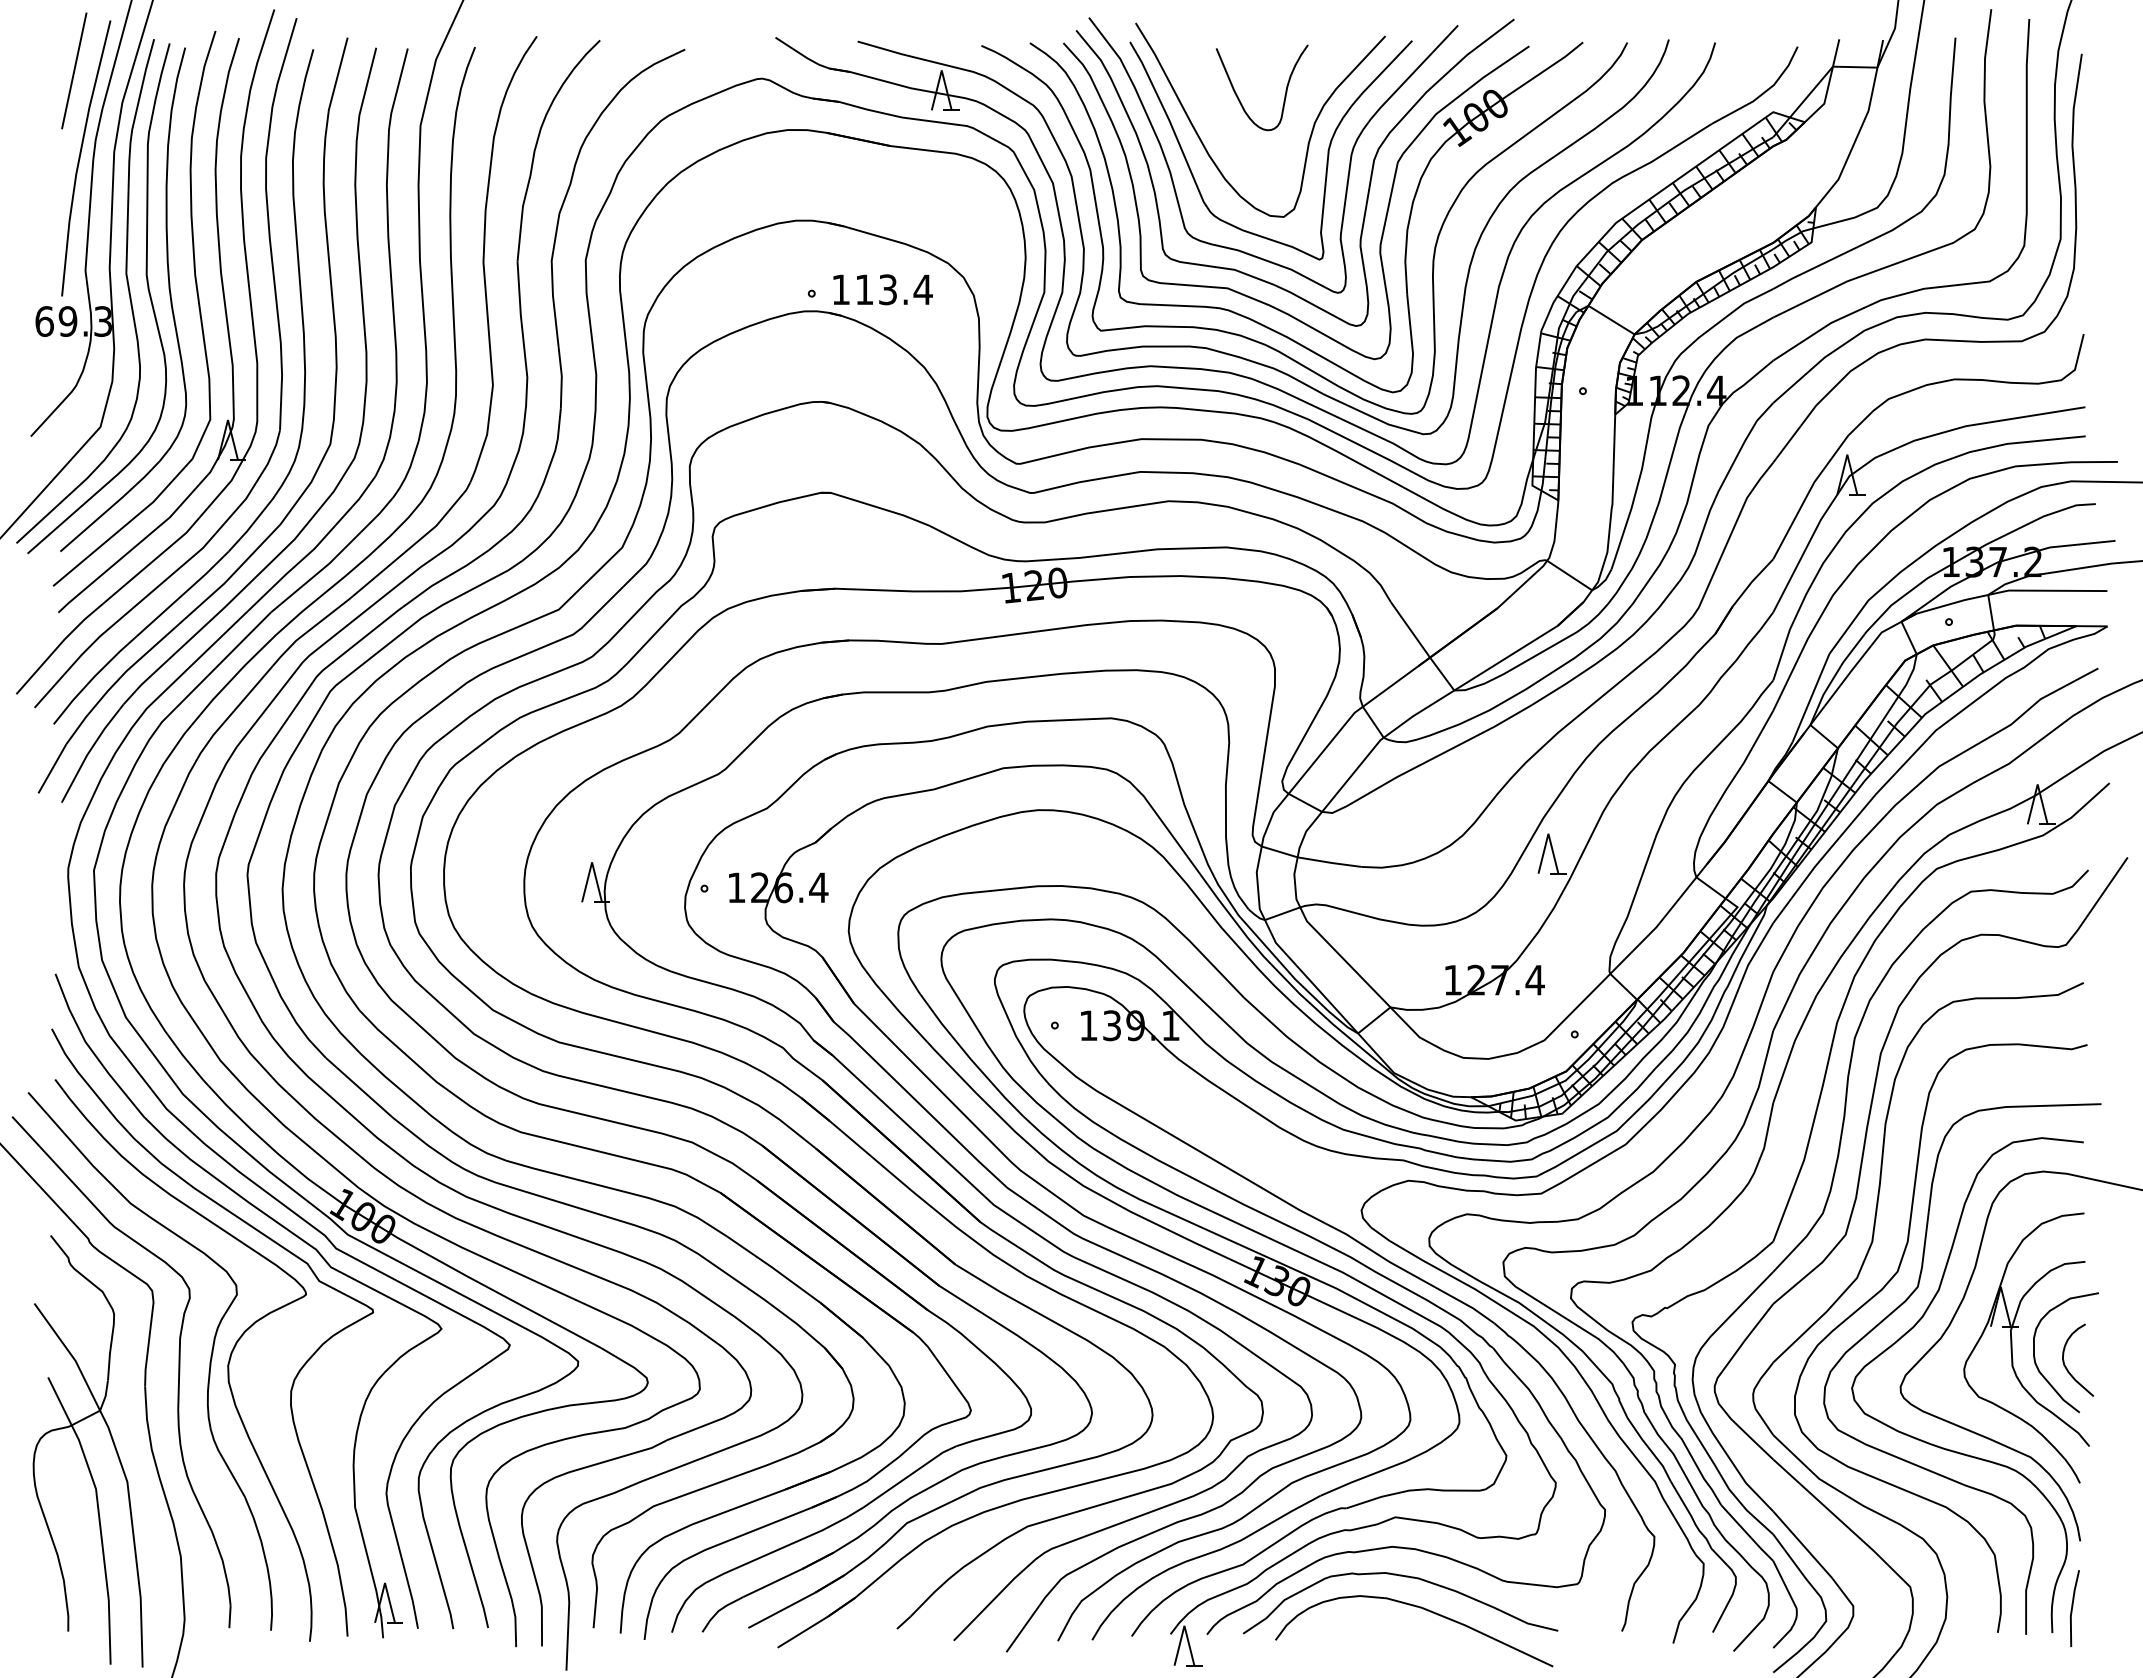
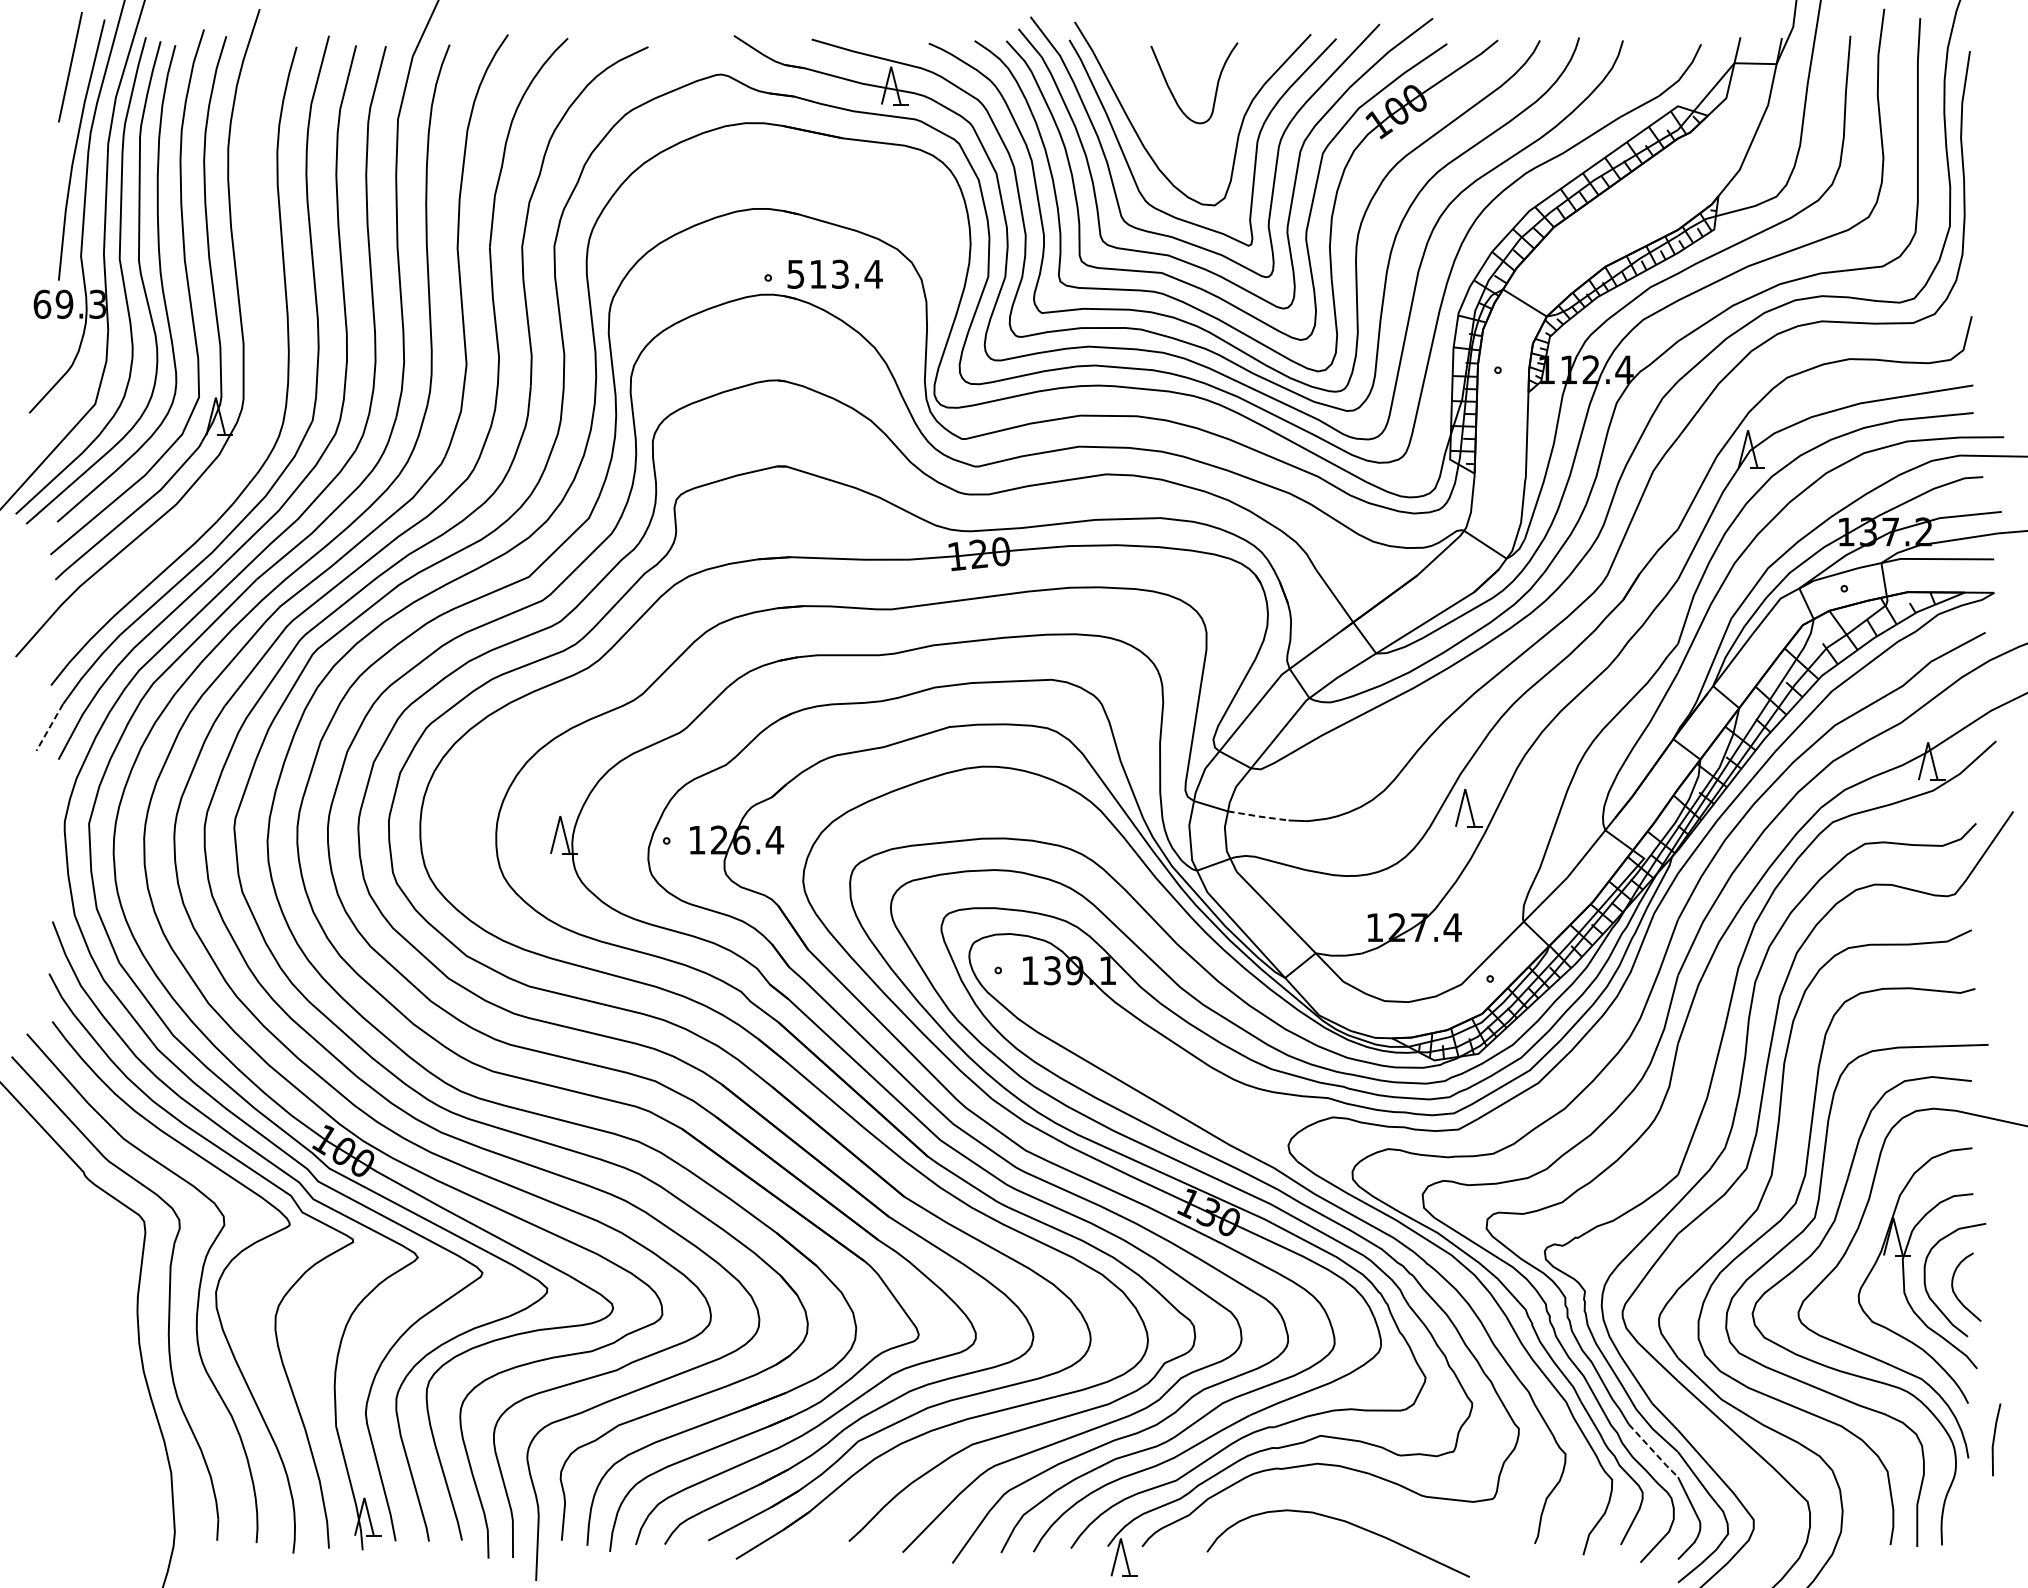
text: (840, 289) -> (795, 274), 113.4 -> 513.4
part: (280, 363) -> (265, 344), removed
line: (52, 769) -> (49, 728), solid -> dashed
line: (1330, 862) -> (1259, 816), solid -> dashed
part: (87, 1451) -> (82, 1373), removed
line: (1747, 1534) -> (1653, 1452), solid -> dashed
curve: (1405, 1577) -> (1330, 1492), removed
line: (2072, 1608) -> (1994, 1439), moved

